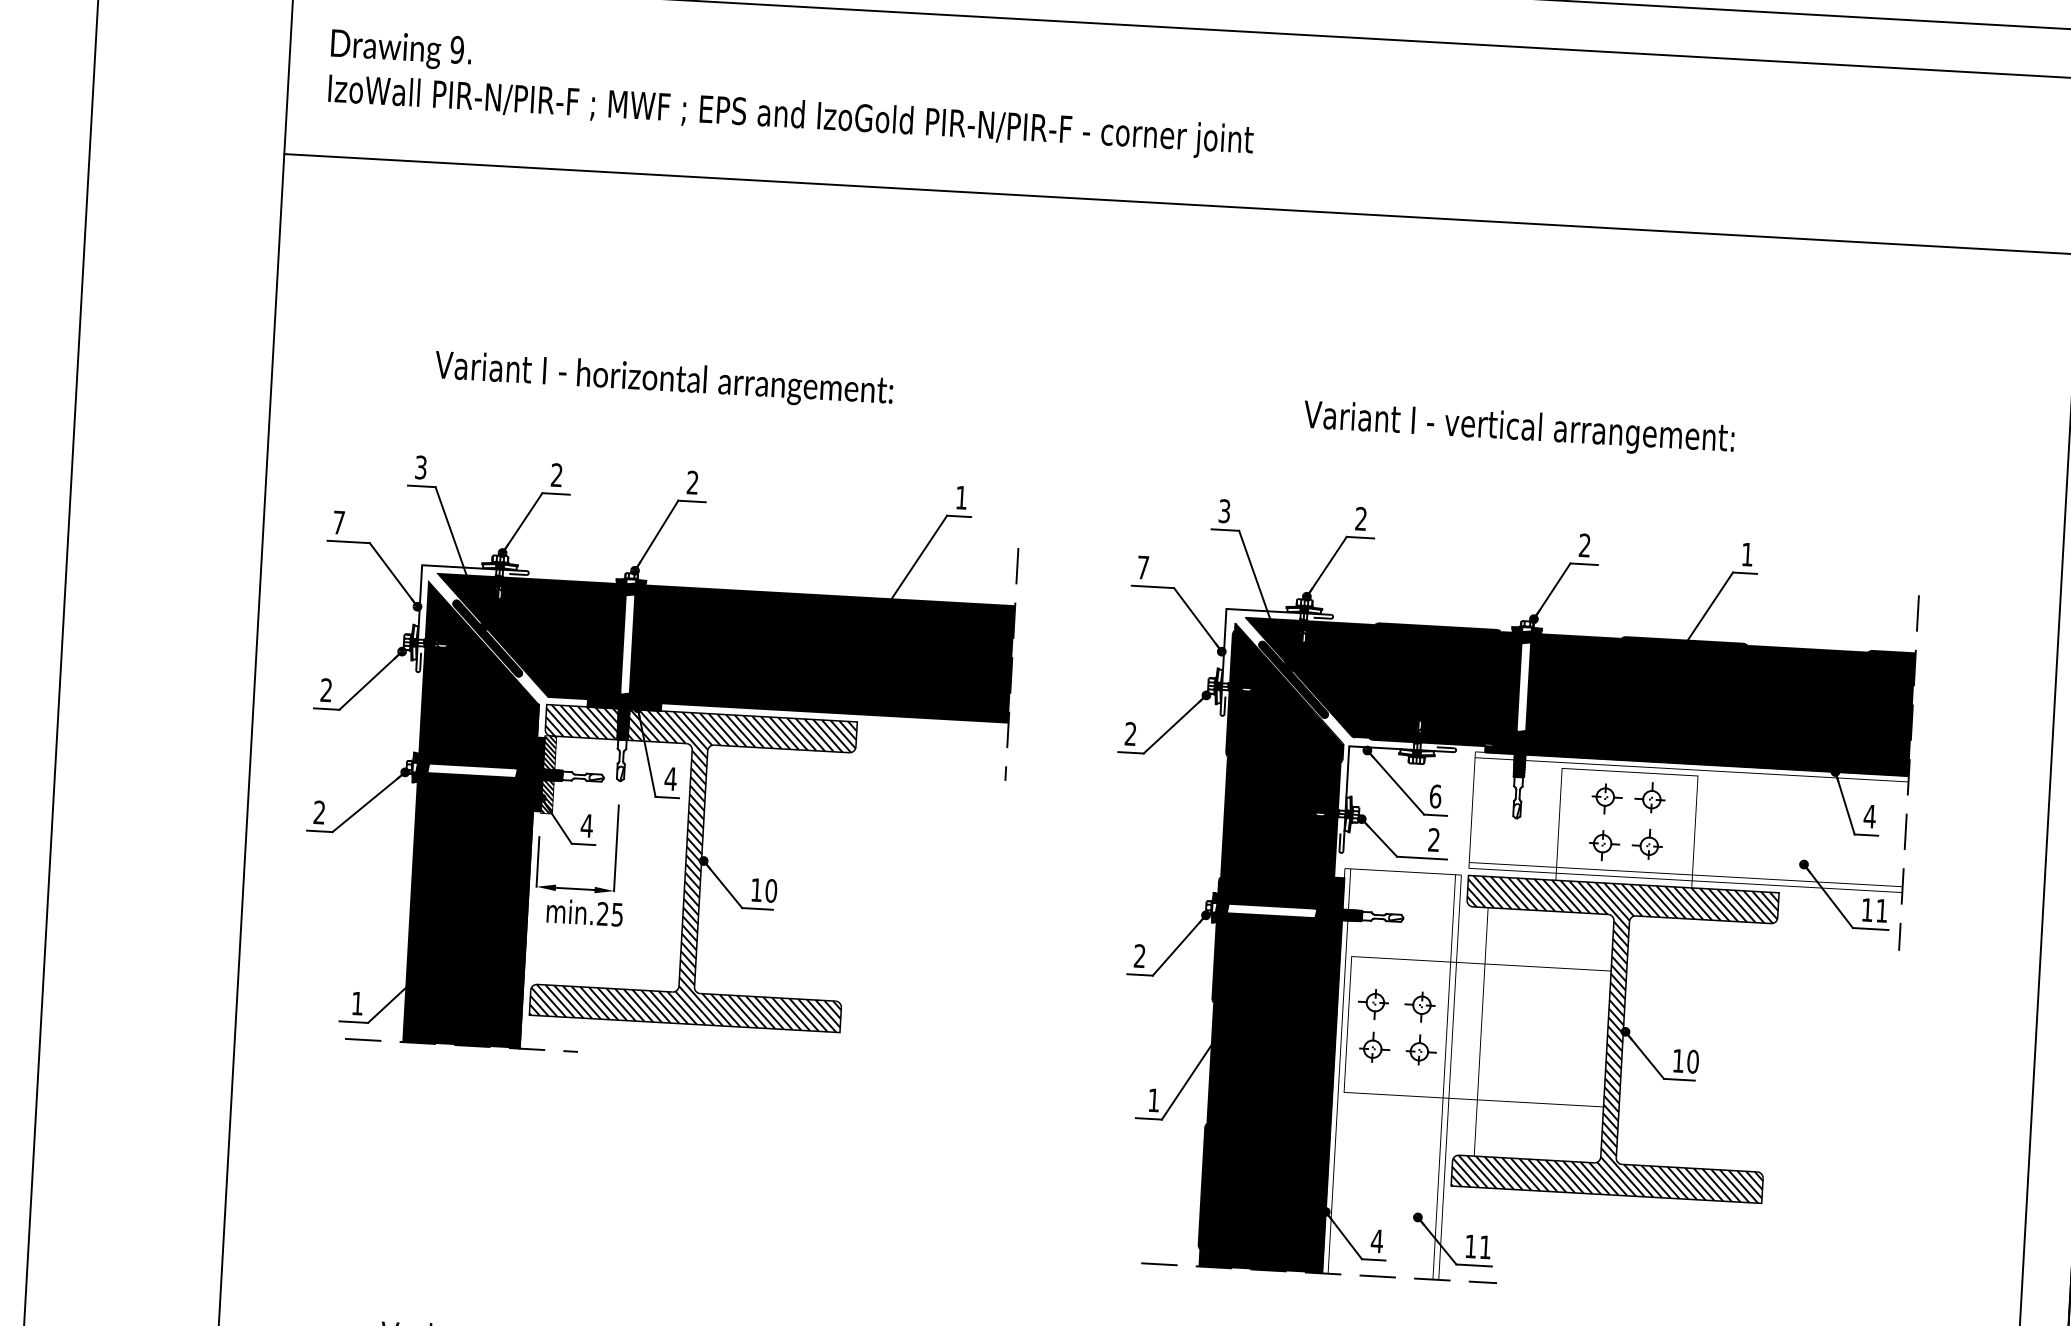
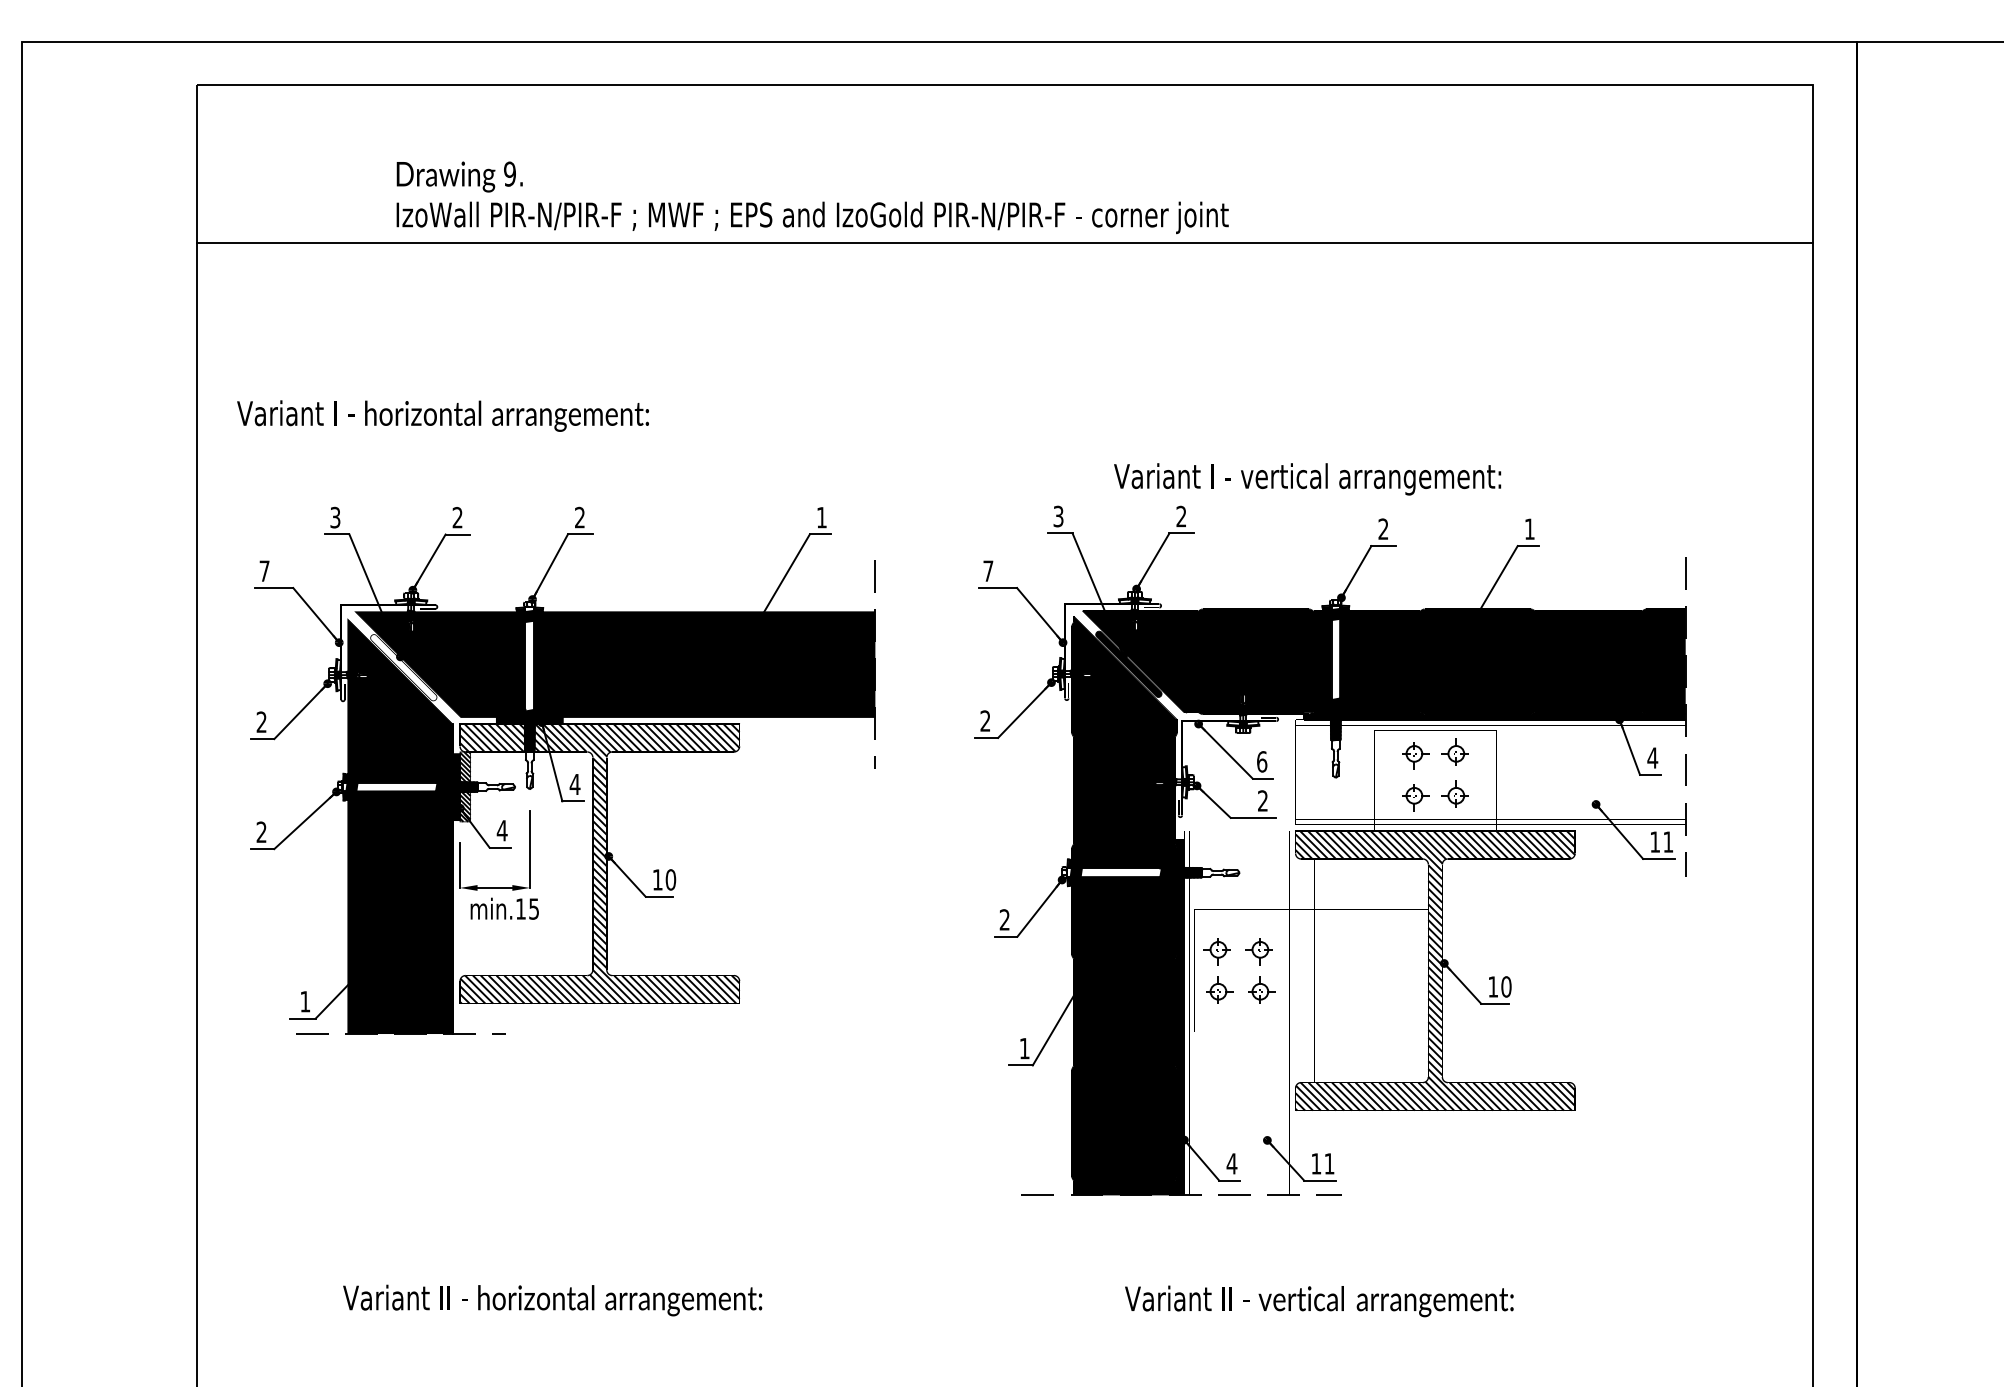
text: (791, 94) -> (812, 197), moved
text: (663, 379) -> (442, 415), moved
text: (1518, 429) -> (1307, 479), moved
fill: (487, 638) -> (403, 667), removed
text: (602, 913) -> (520, 908), min.25 -> min.15

